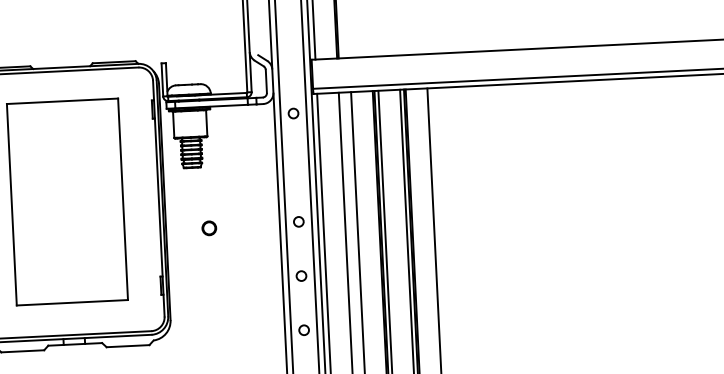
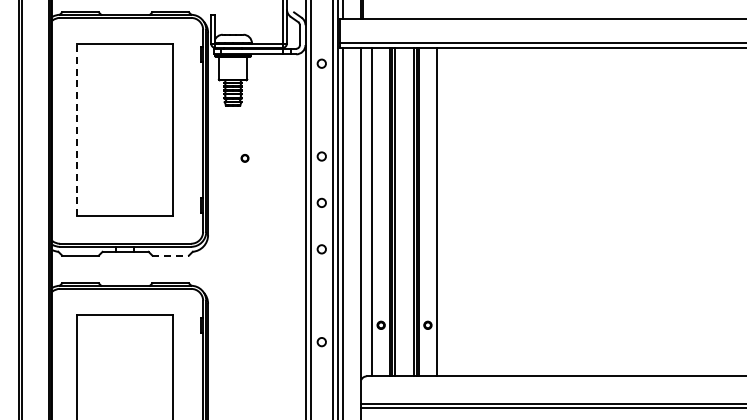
line: (12, 204) -> (77, 129), solid -> dashed
part: (208, 228) -> (244, 158), size x0.6
line: (128, 346) -> (171, 255), solid -> dashed

